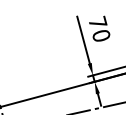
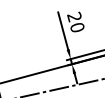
text: (97, 21) -> (74, 16), 70 -> 20

